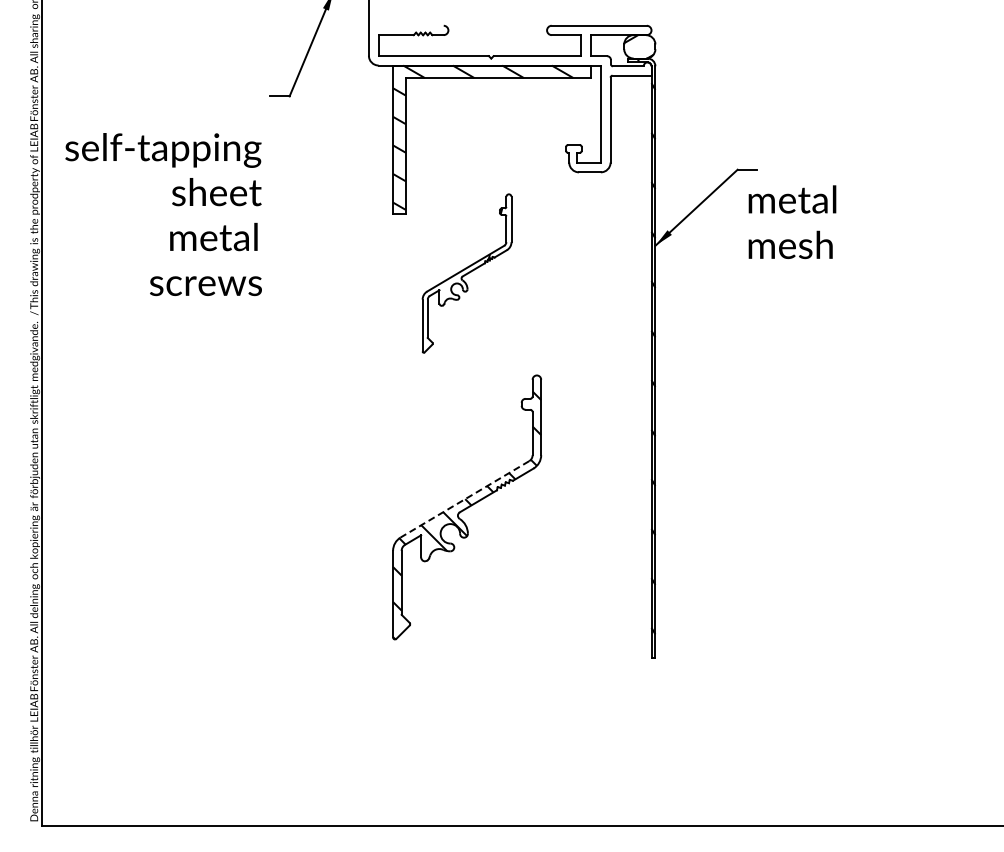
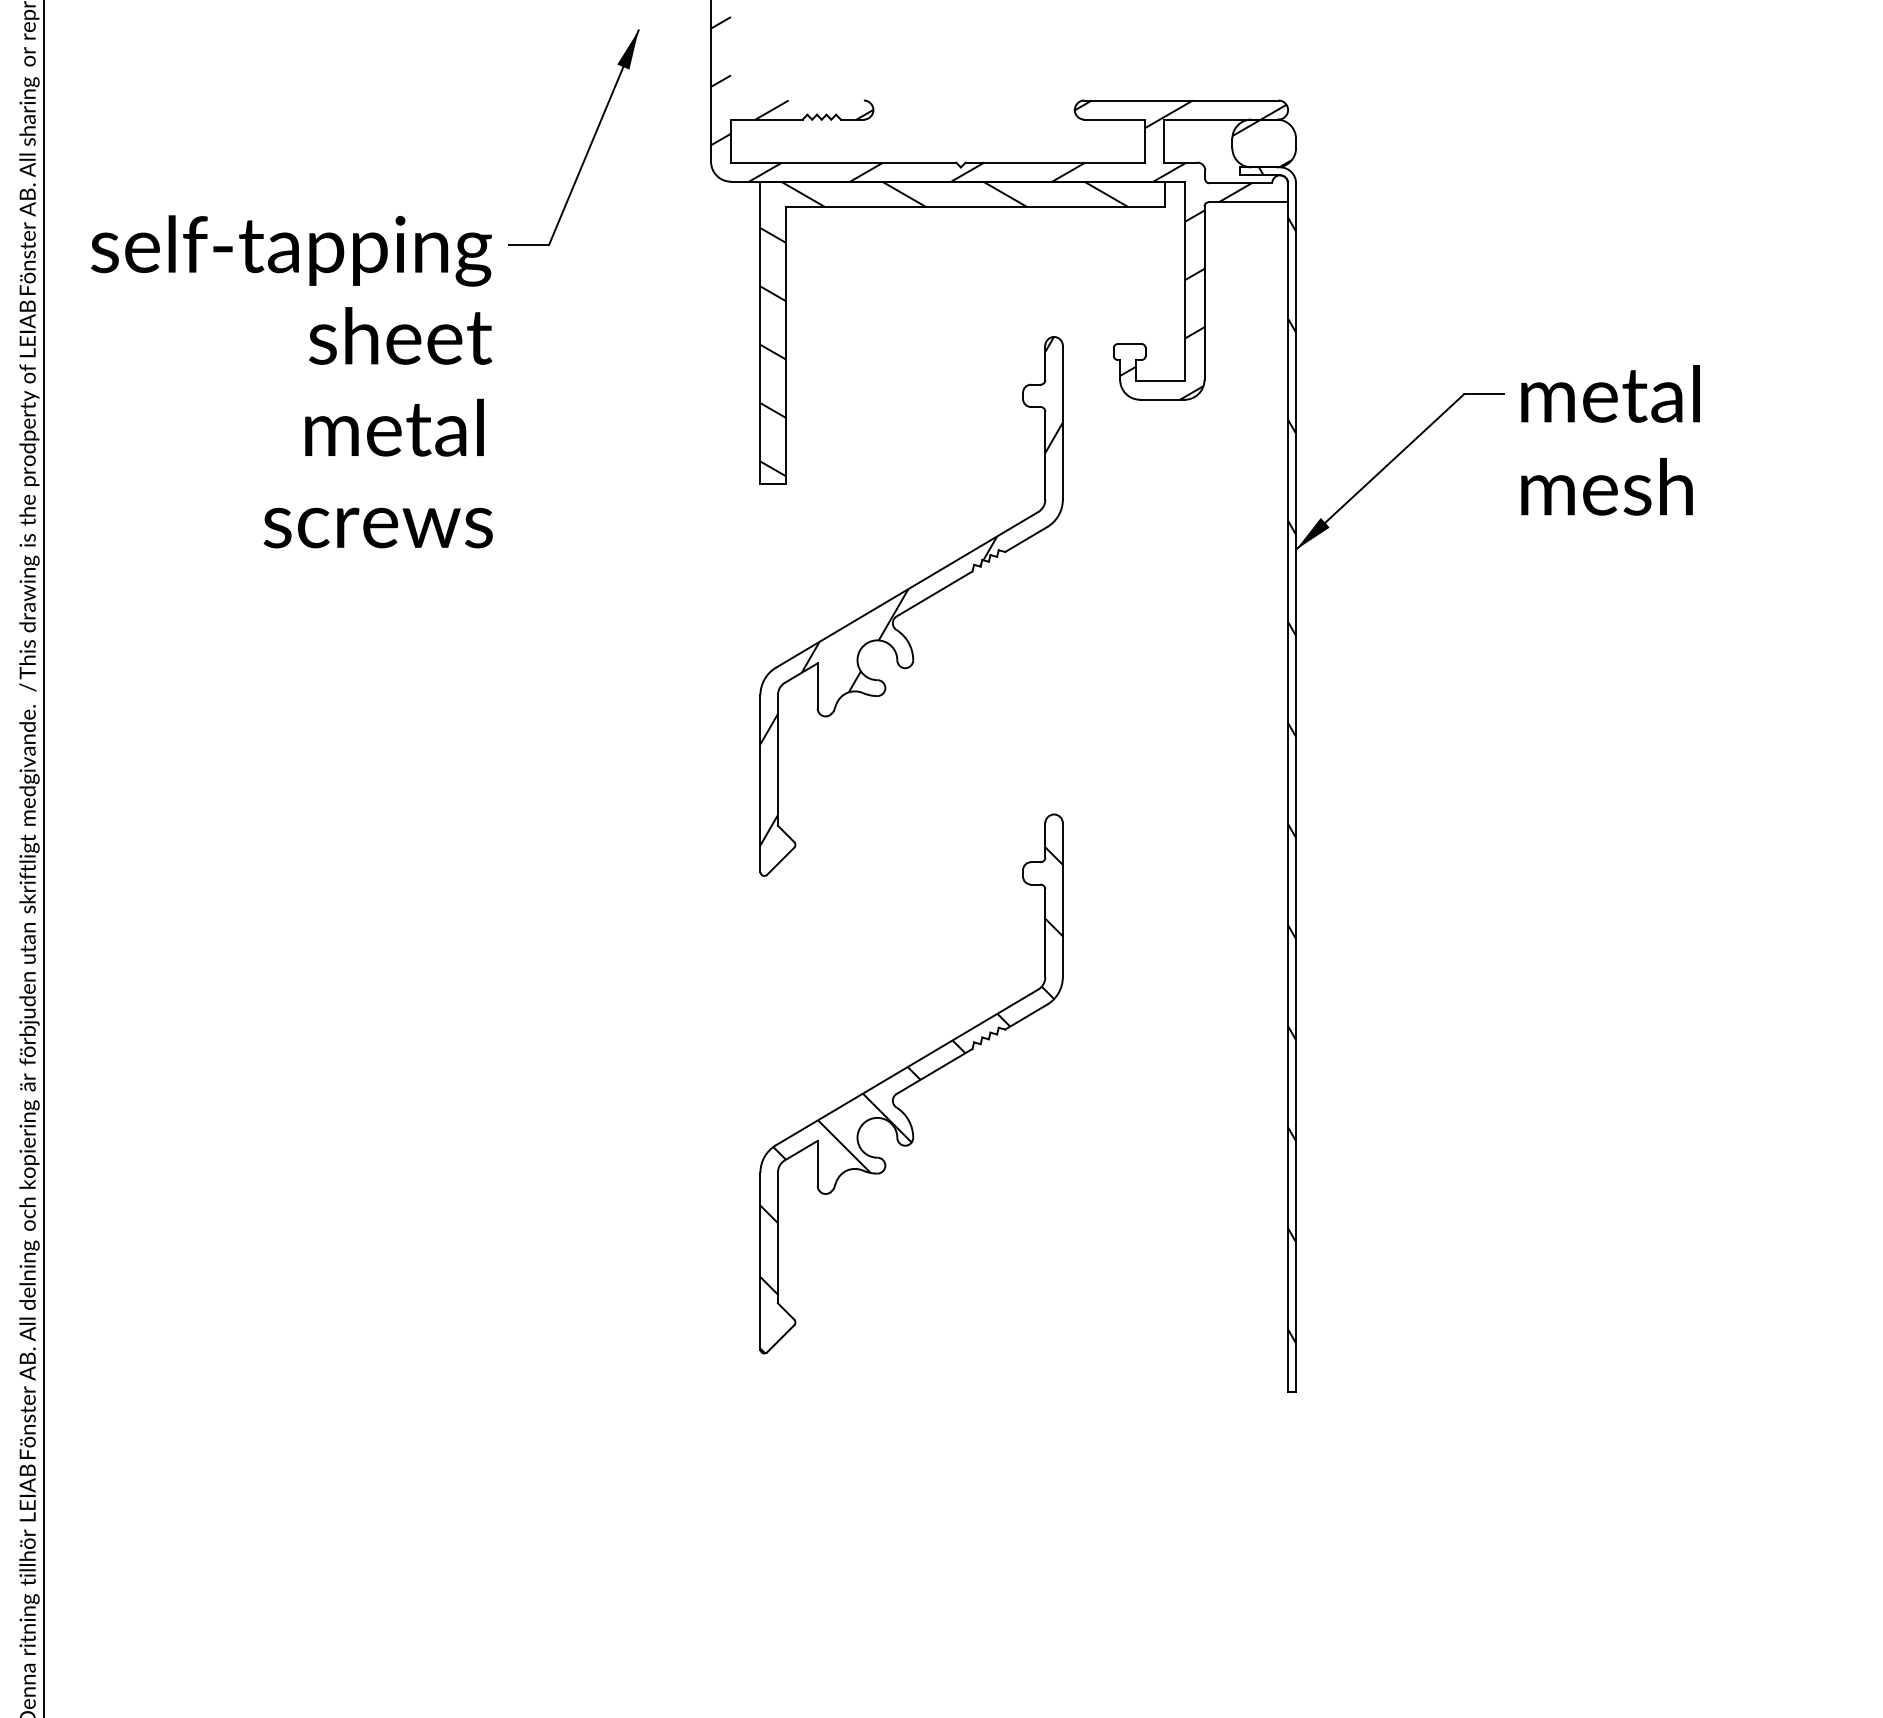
hatch: (509, 92) -> (998, 236), added
text: (163, 214) -> (291, 381), moved
text: (792, 222) -> (1610, 440), moved
part: (466, 273) -> (910, 606), size x1.67
line: (464, 499) -> (906, 1067), dashed -> solid

